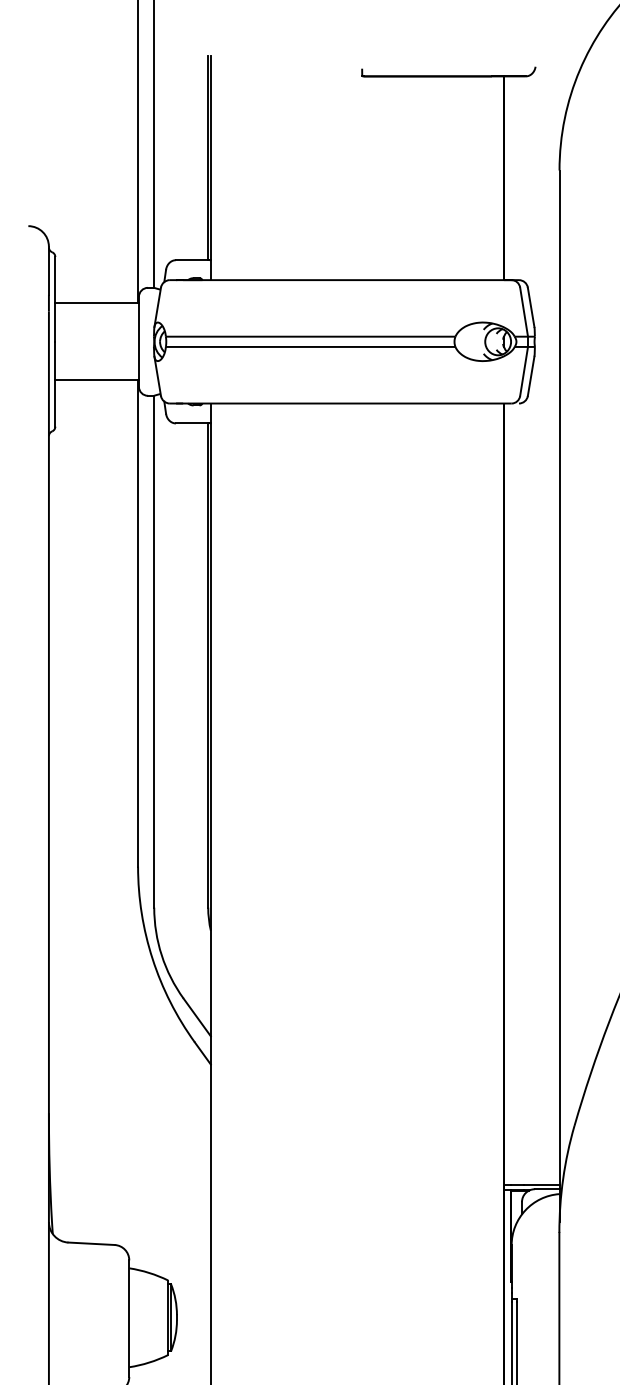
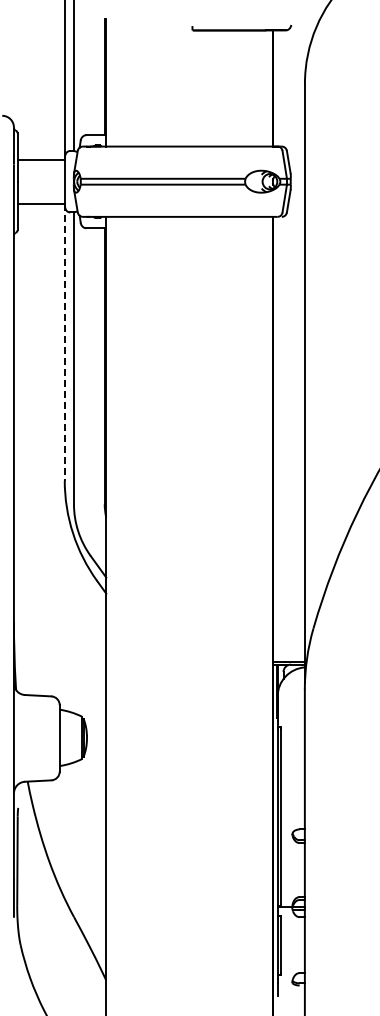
line: (137, 623) -> (64, 342), solid -> dashed

